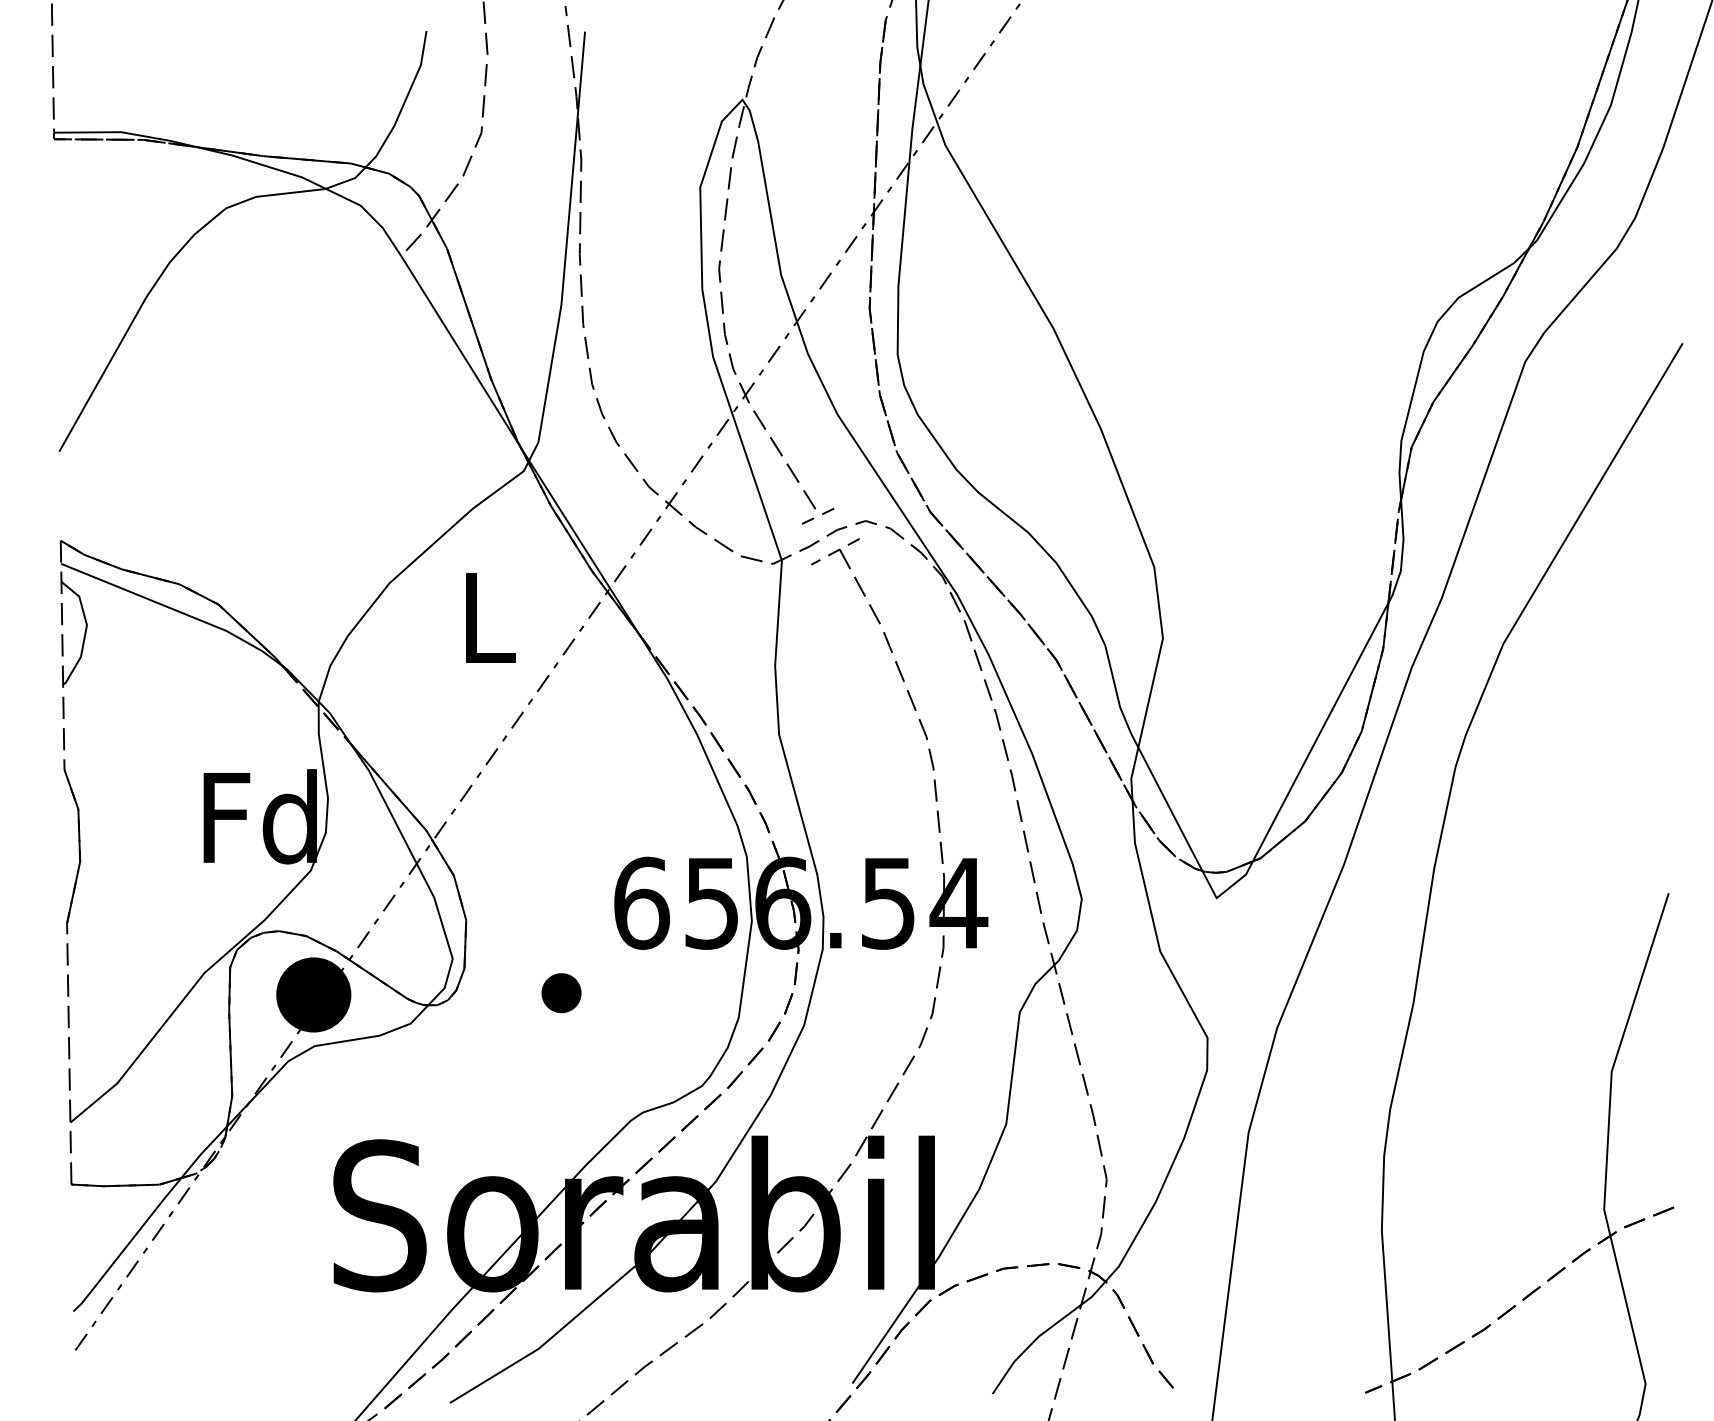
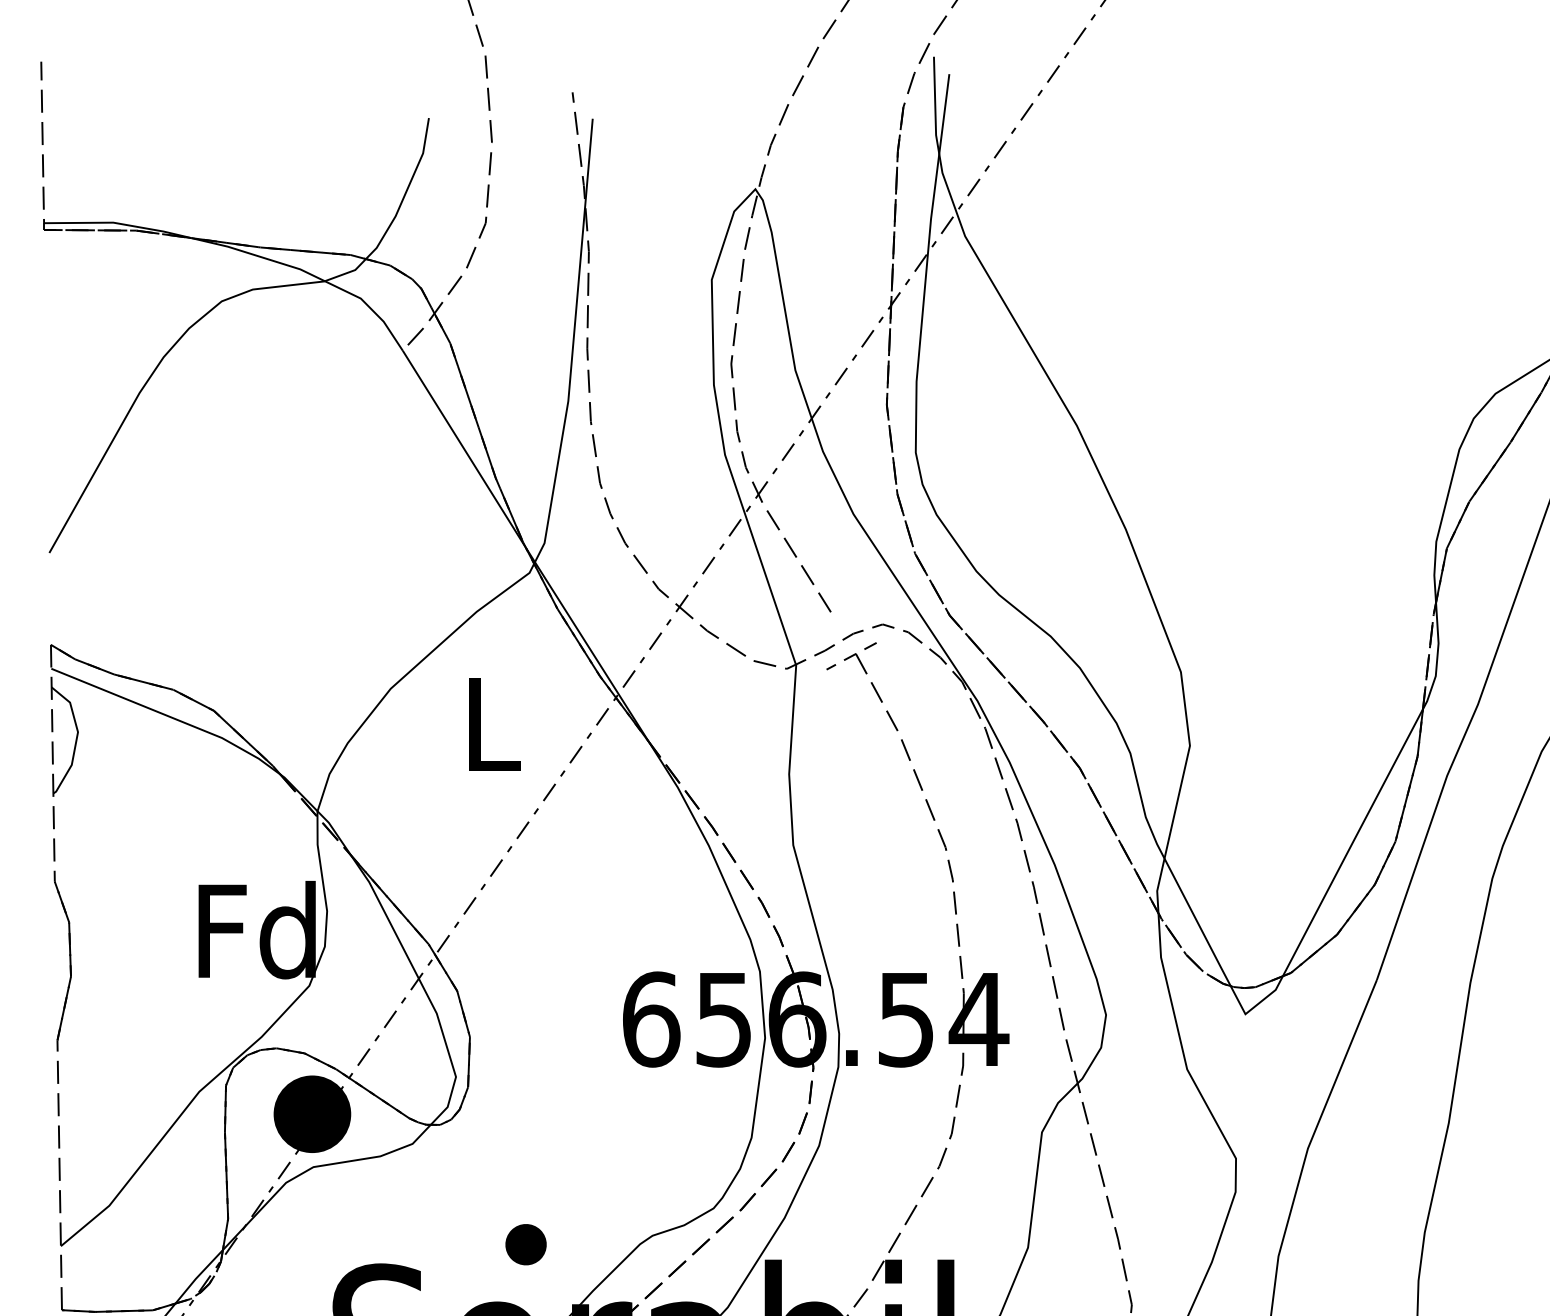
line: (814, 518) -> (829, 621), removed
part: (561, 993) -> (526, 1245), moved

